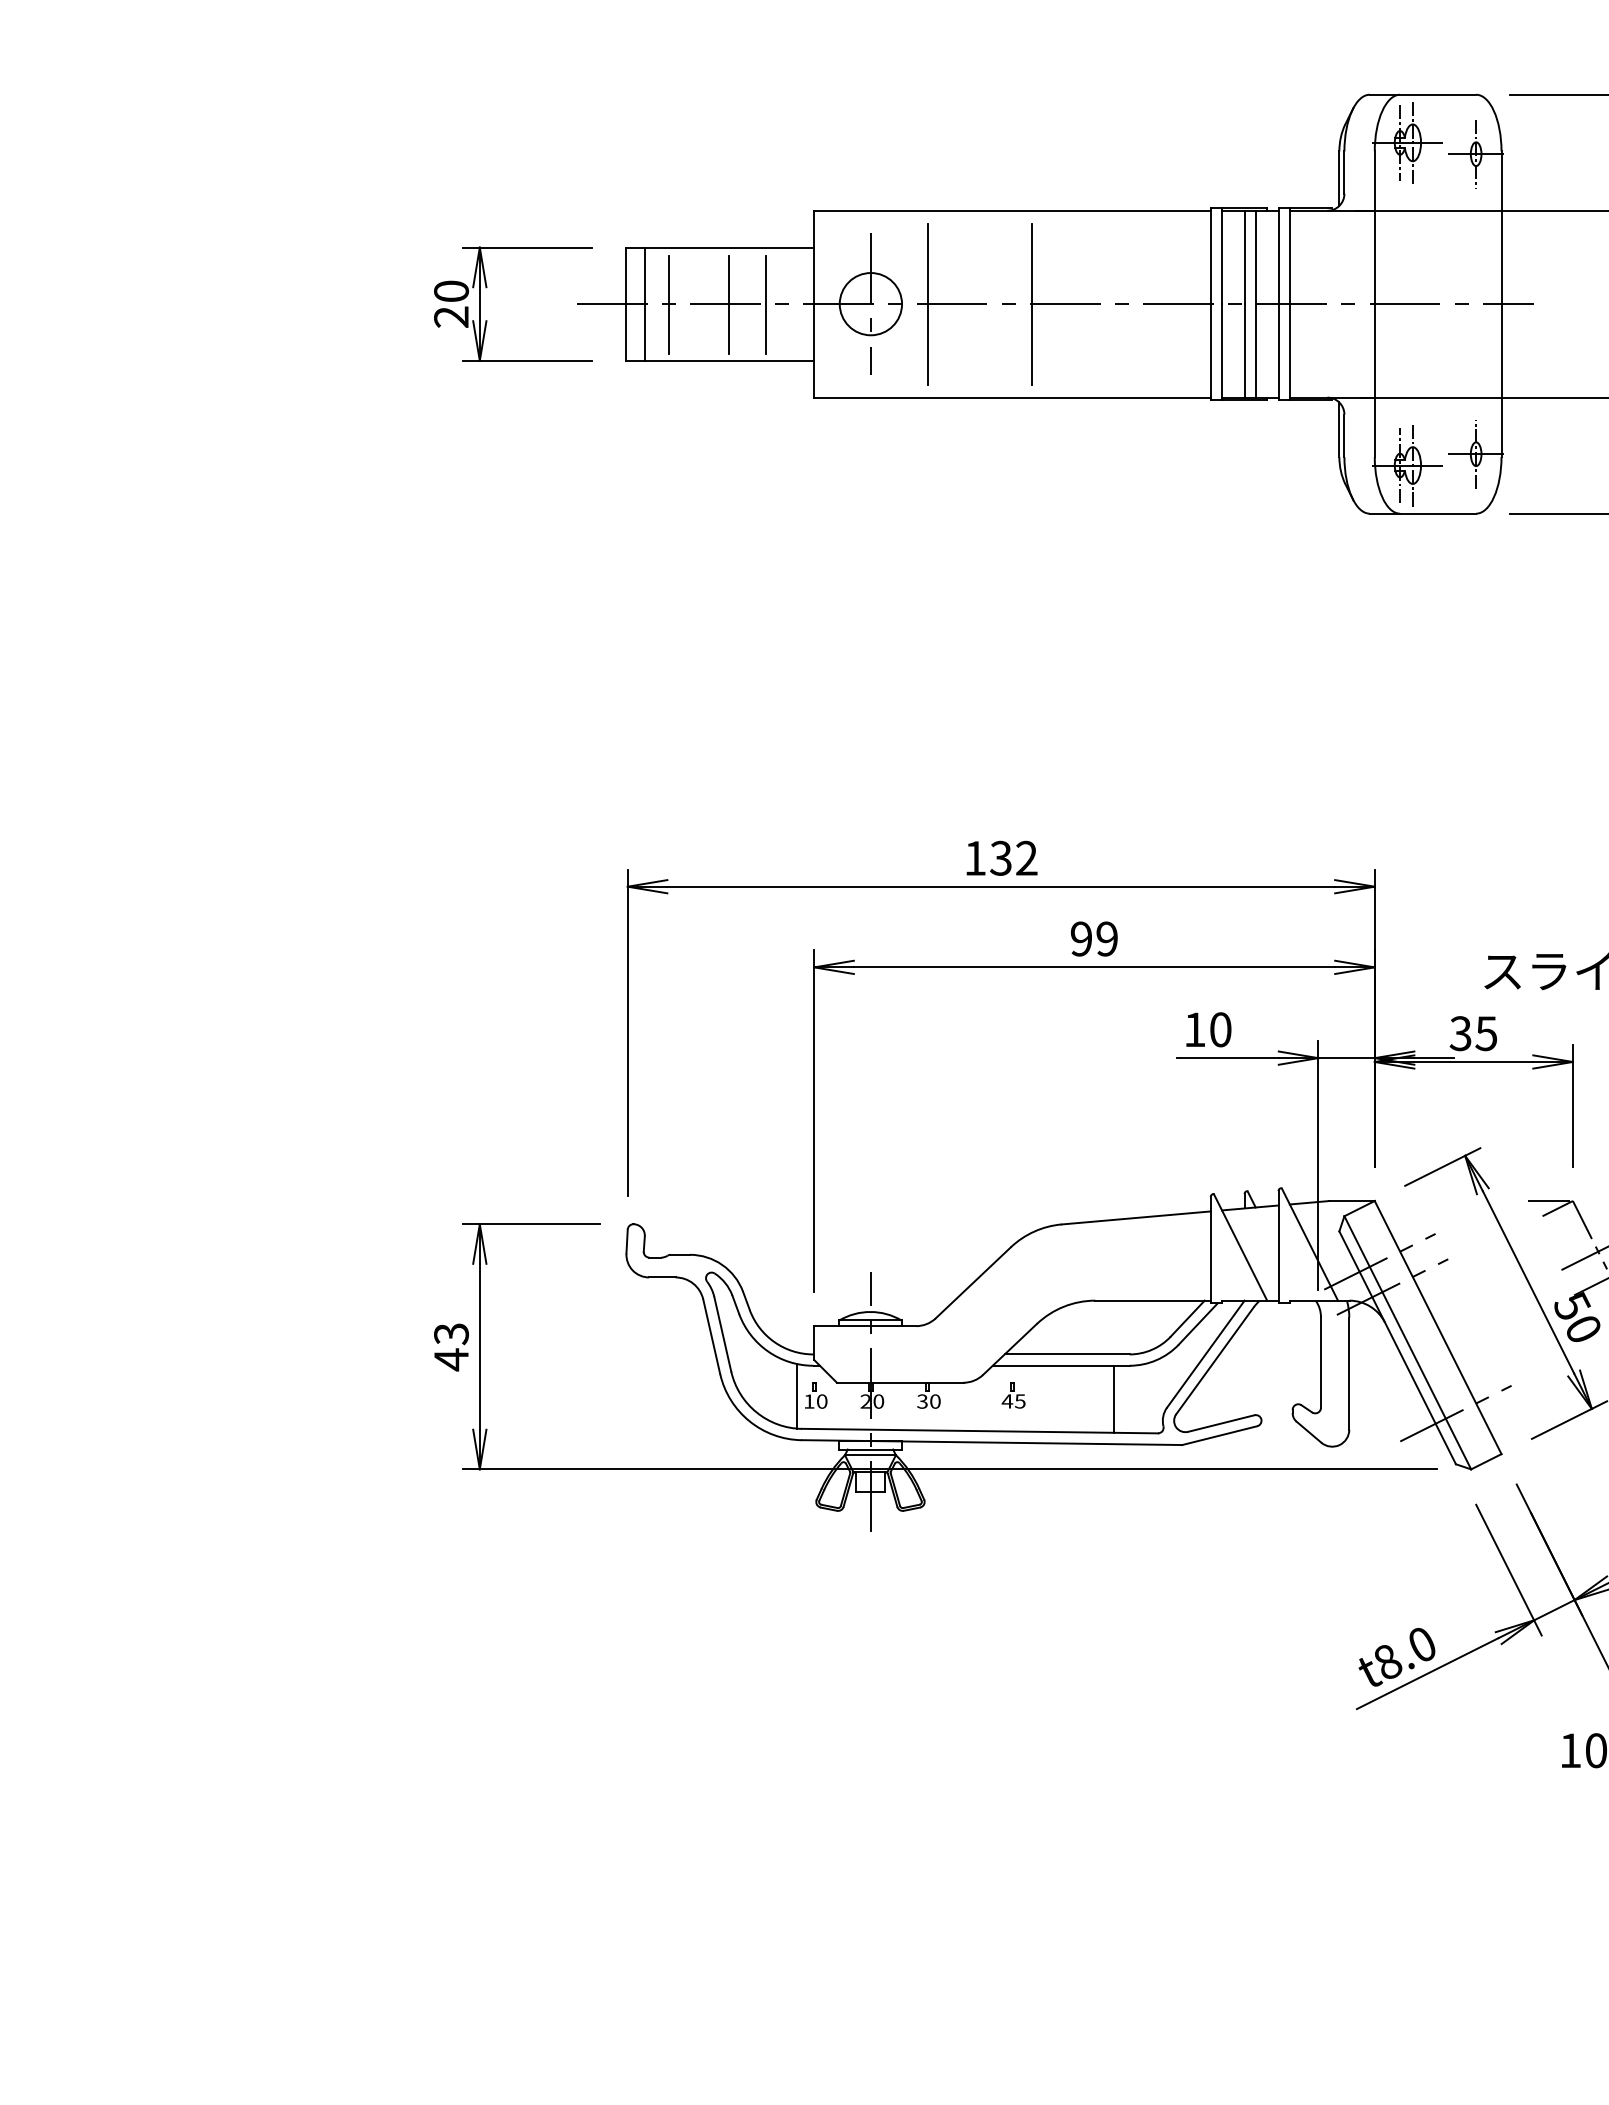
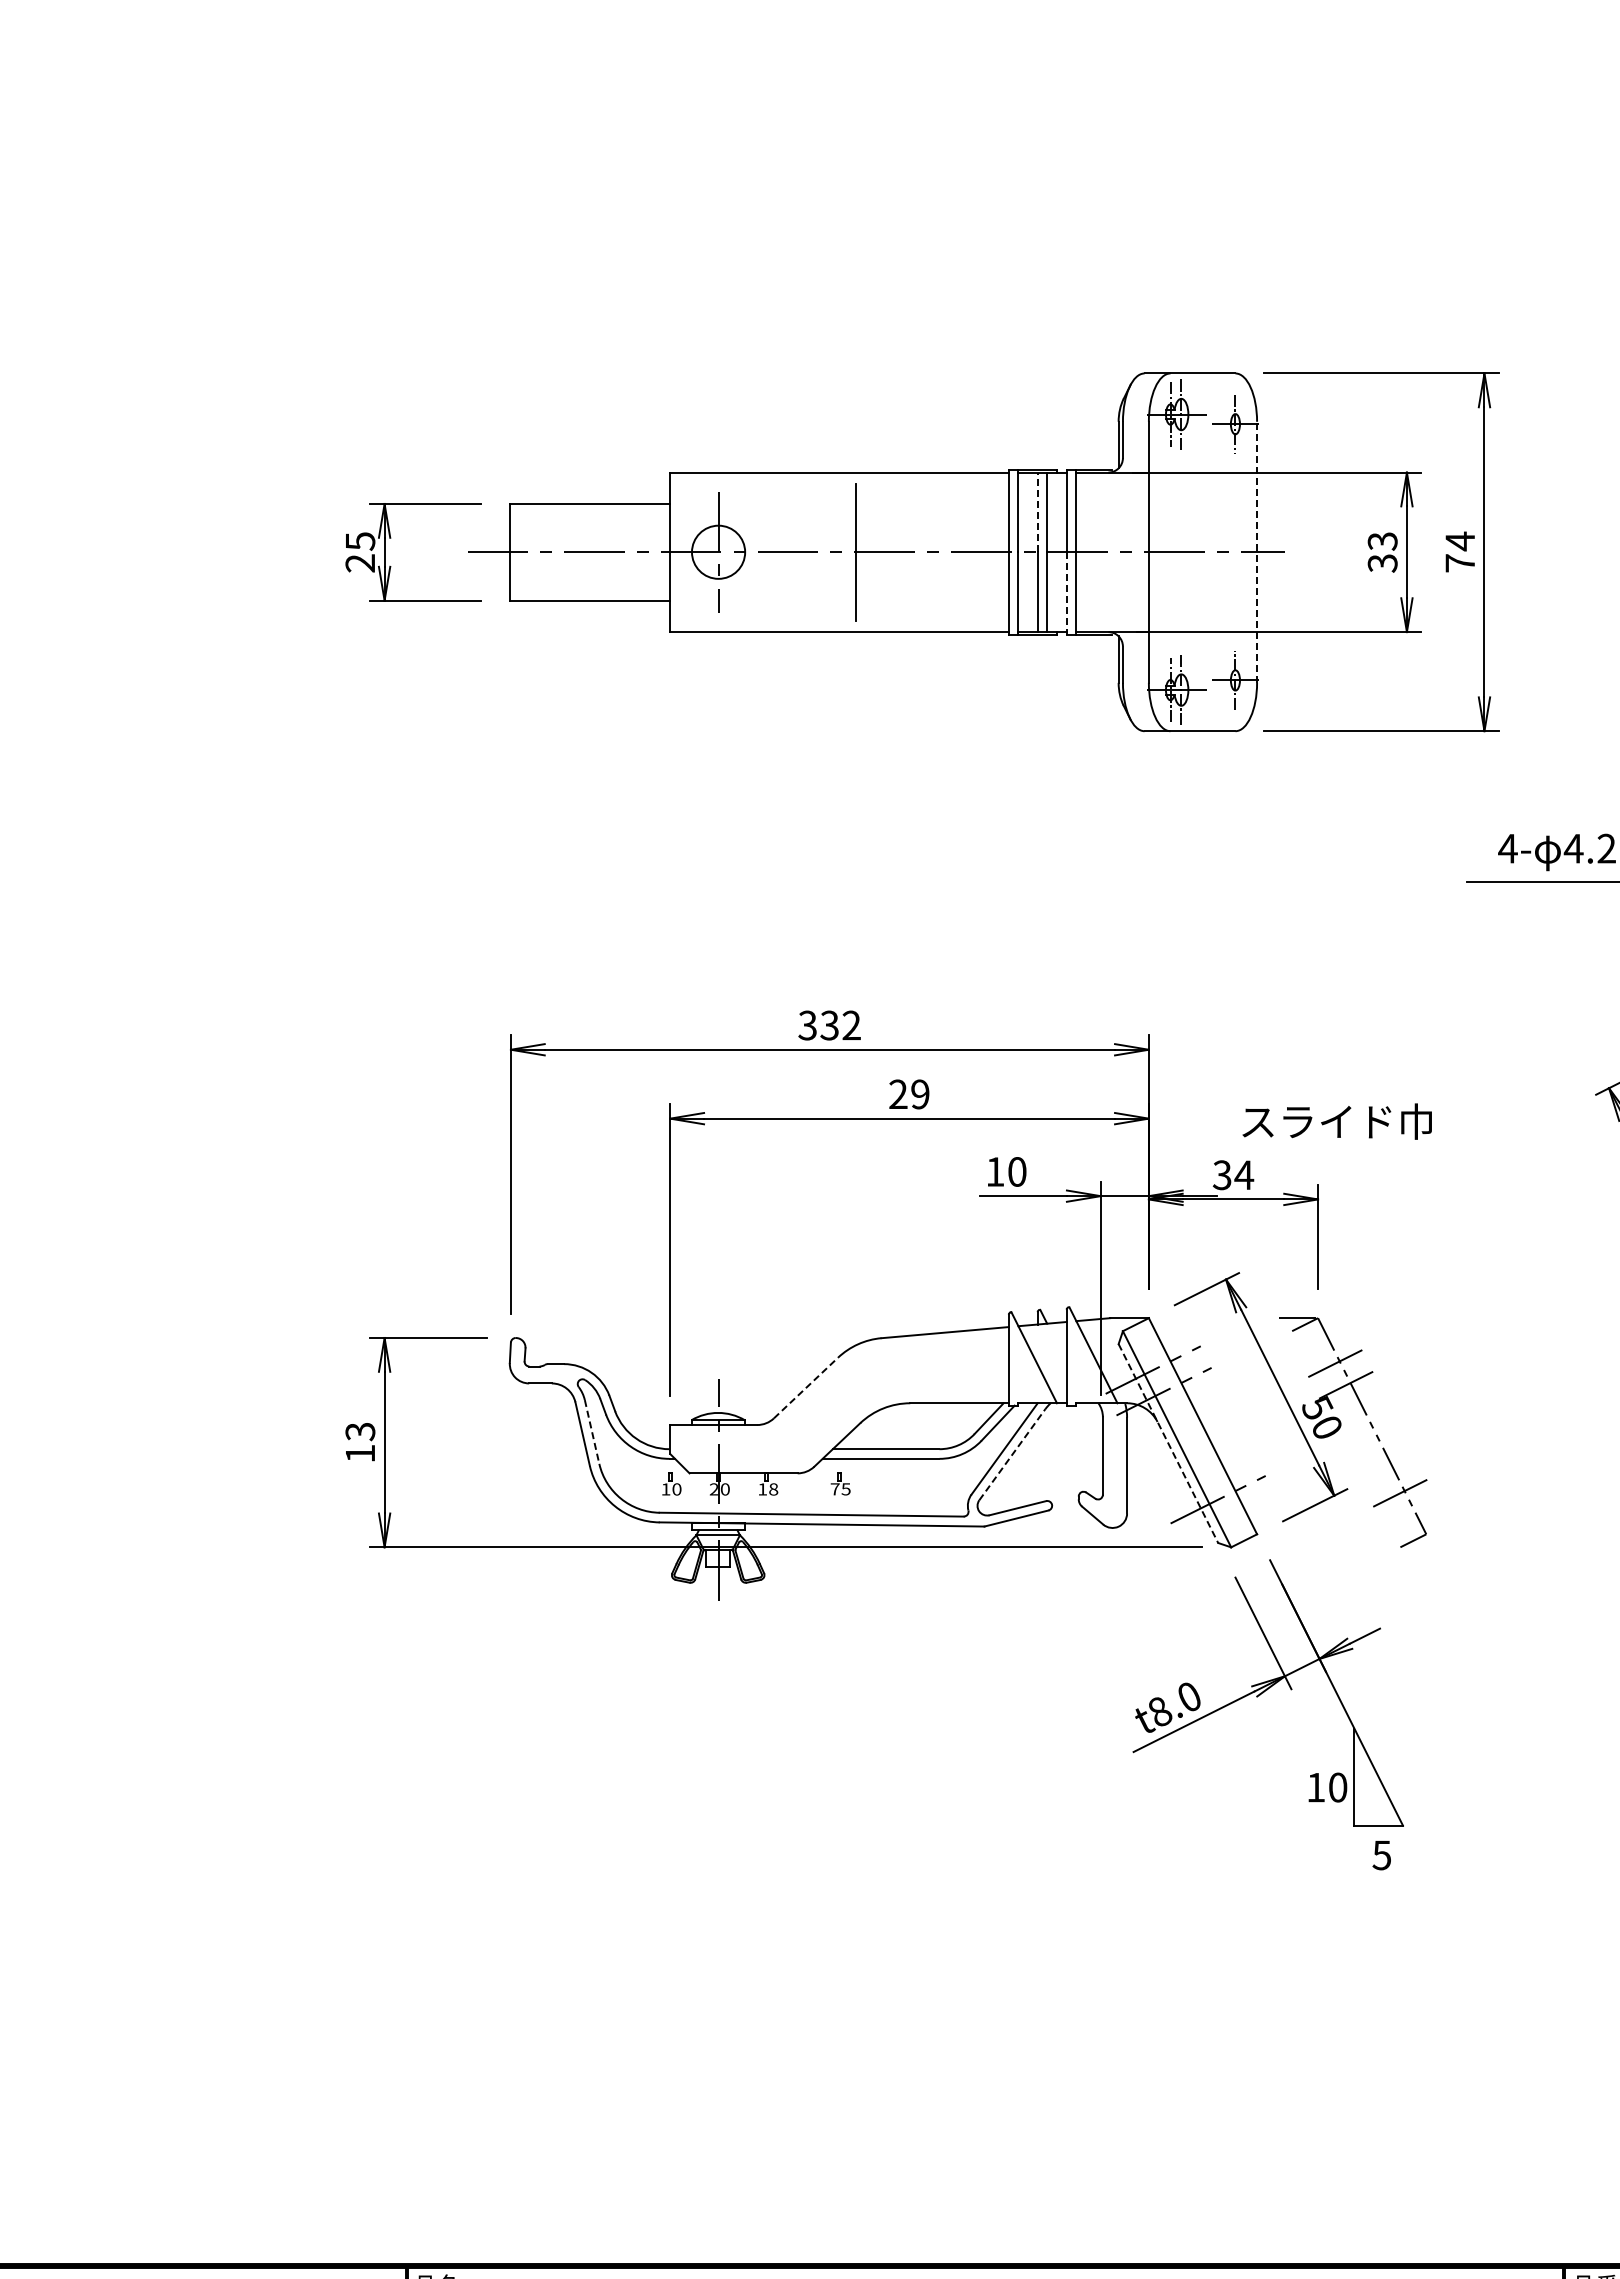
line: (1244, 257) -> (1037, 512), solid -> dashed
text: (451, 291) -> (360, 541), 20 -> 25
line: (644, 303) -> (525, 551), removed
line: (668, 304) -> (545, 552), removed
line: (729, 304) -> (597, 552), removed
line: (766, 304) -> (629, 552), removed
line: (927, 304) -> (766, 552), removed
line: (1501, 304) -> (1257, 552), solid -> dashed
line: (1279, 352) -> (1067, 593), solid -> dashed
text: (975, 858) -> (807, 1025), 132 -> 332
text: (1081, 939) -> (898, 1094), 99 -> 29
text: (1486, 1033) -> (1244, 1175), 35 -> 34
line: (973, 1282) -> (806, 1387), solid -> dashed
line: (723, 1333) -> (592, 1431), solid -> dashed
line: (1397, 1348) -> (1168, 1444), solid -> dashed
text: (451, 1359) -> (360, 1453), 43 -> 13
line: (1215, 1360) -> (1012, 1454), solid -> dashed
line: (797, 1395) -> (655, 1484), removed
line: (1114, 1399) -> (926, 1487), removed
text: (929, 1401) -> (768, 1489), 30 -> 18
text: (1007, 1401) -> (835, 1489), 45 -> 75

